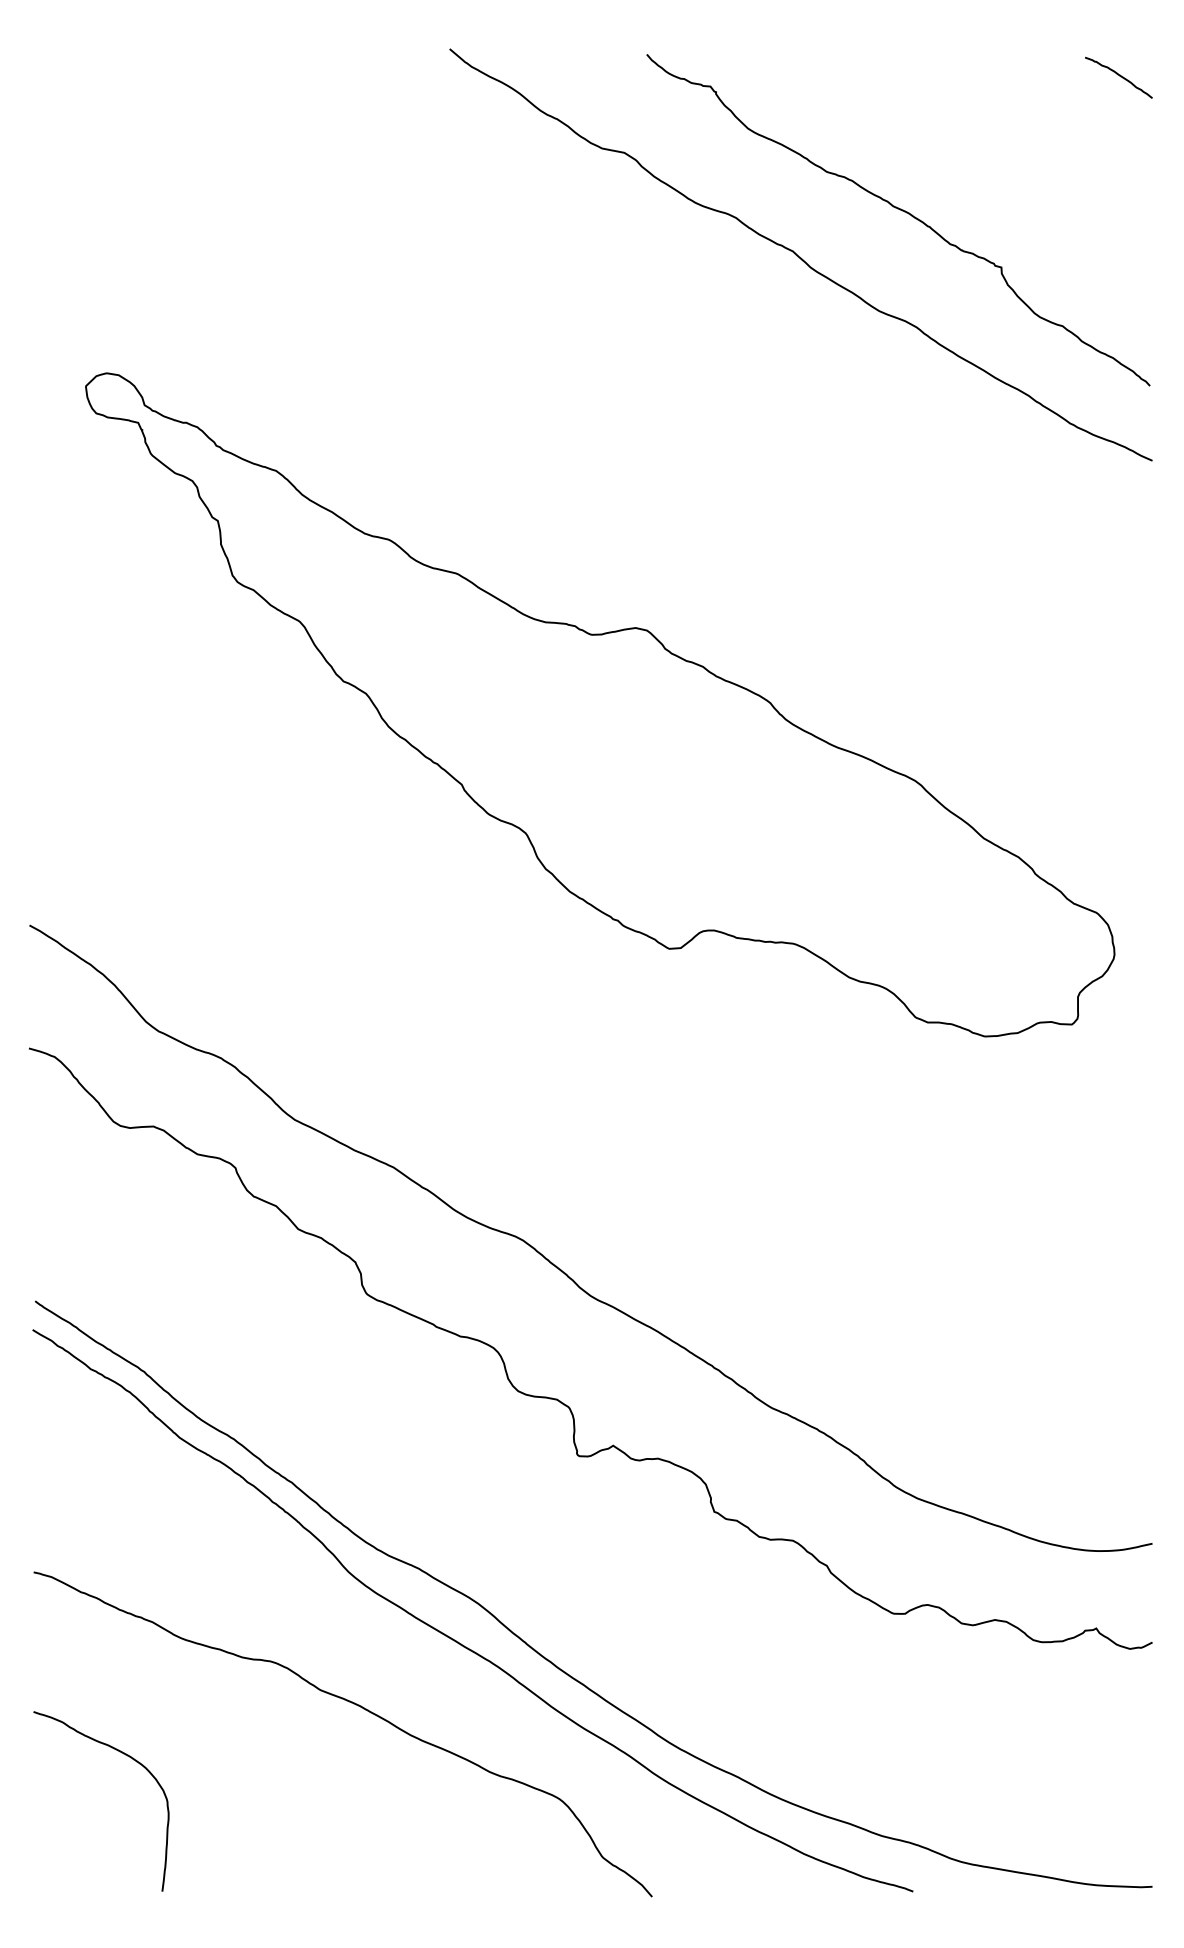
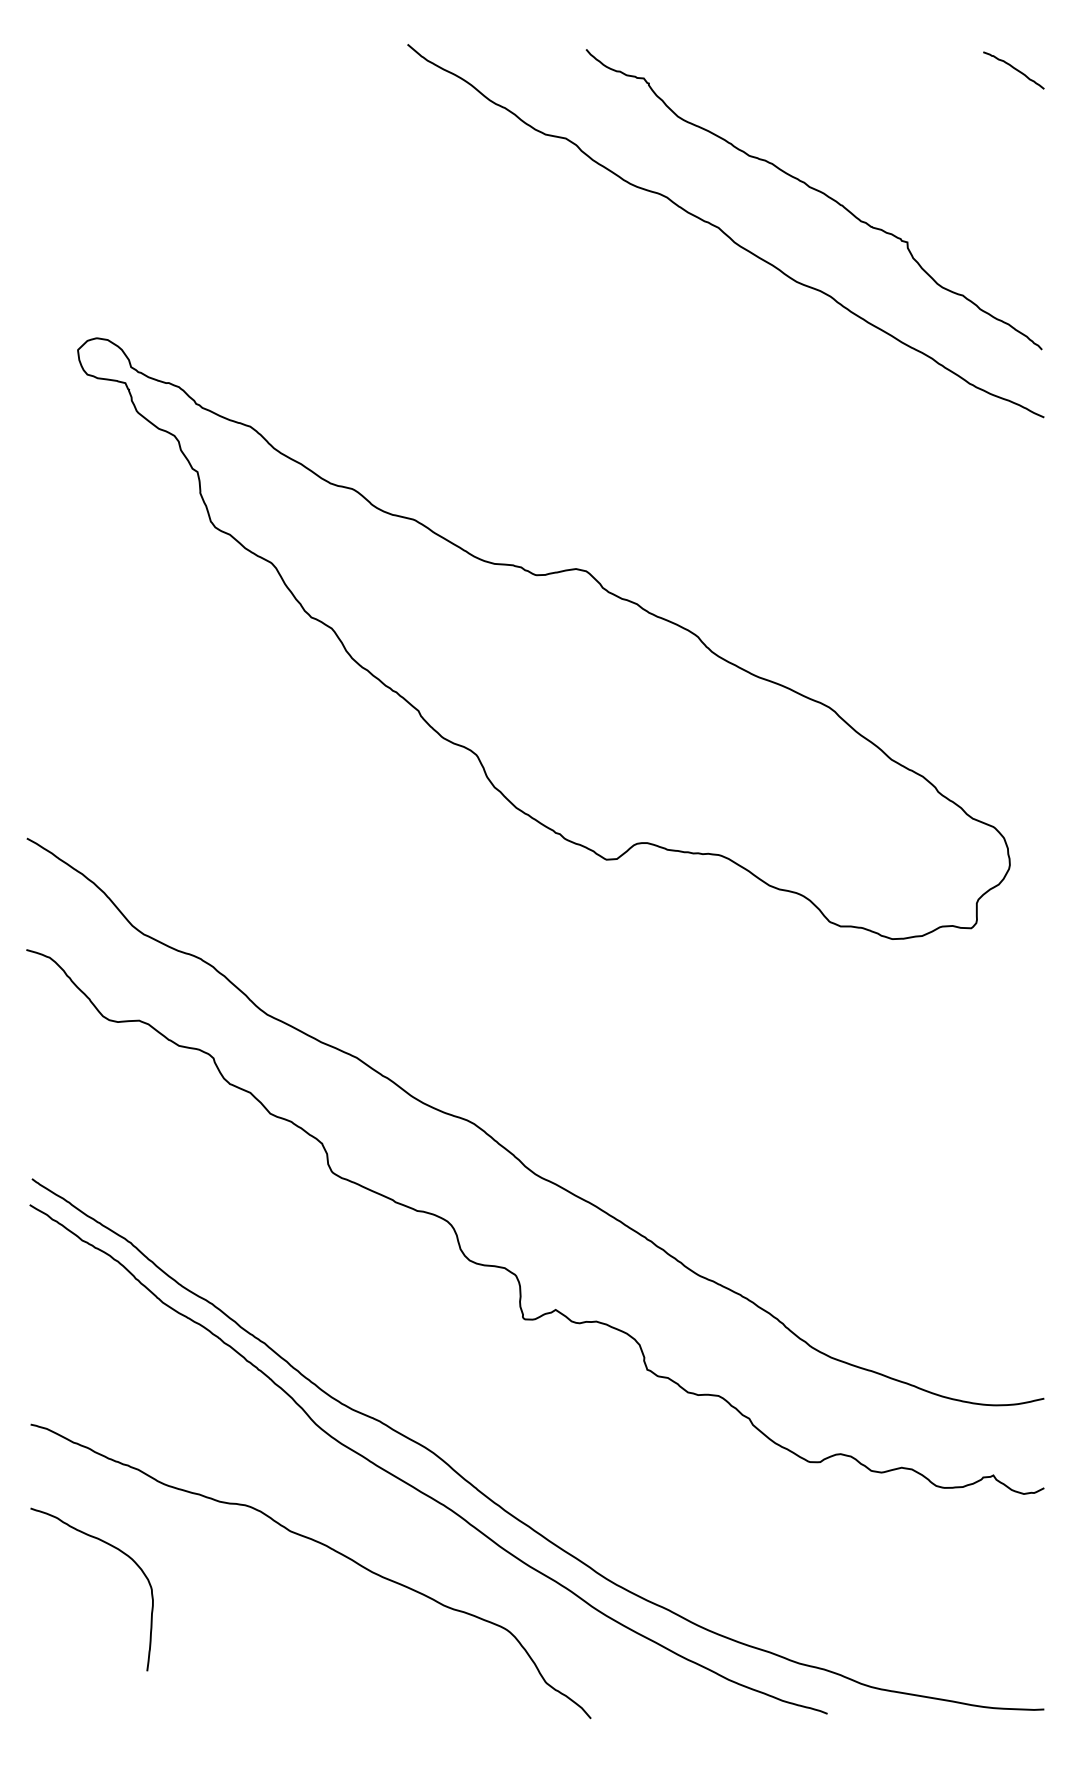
curve: (130, 1758) -> (118, 1550), moved

